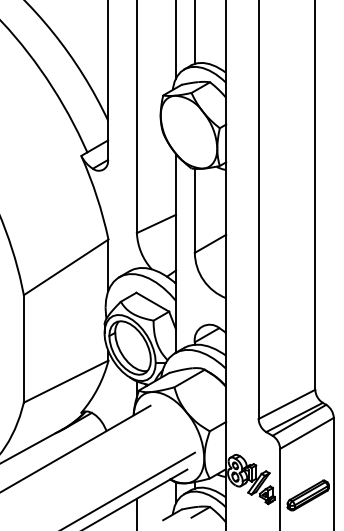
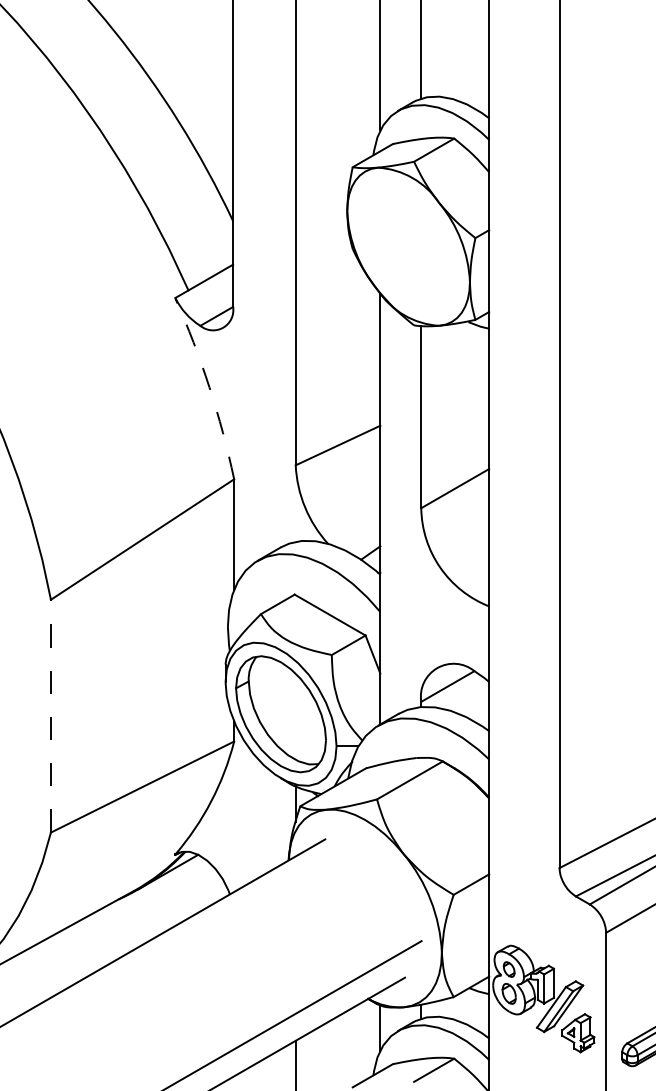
arc: (97, 197) -> (210, 388), solid -> dashed
line: (23, 348) -> (50, 715), solid -> dashed

